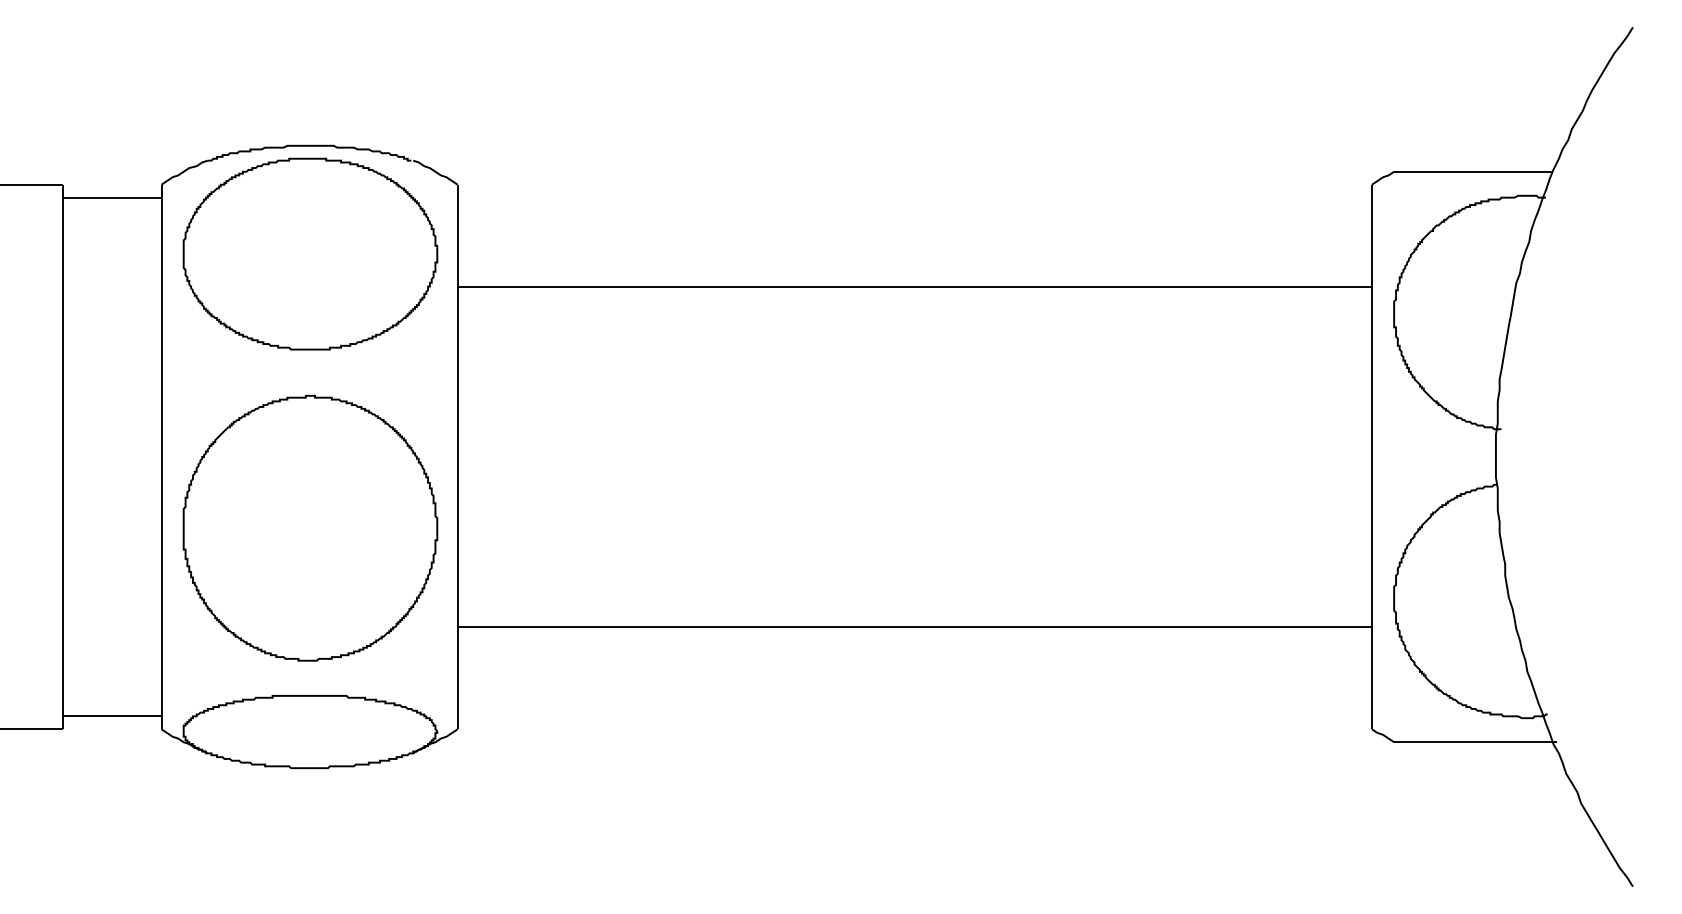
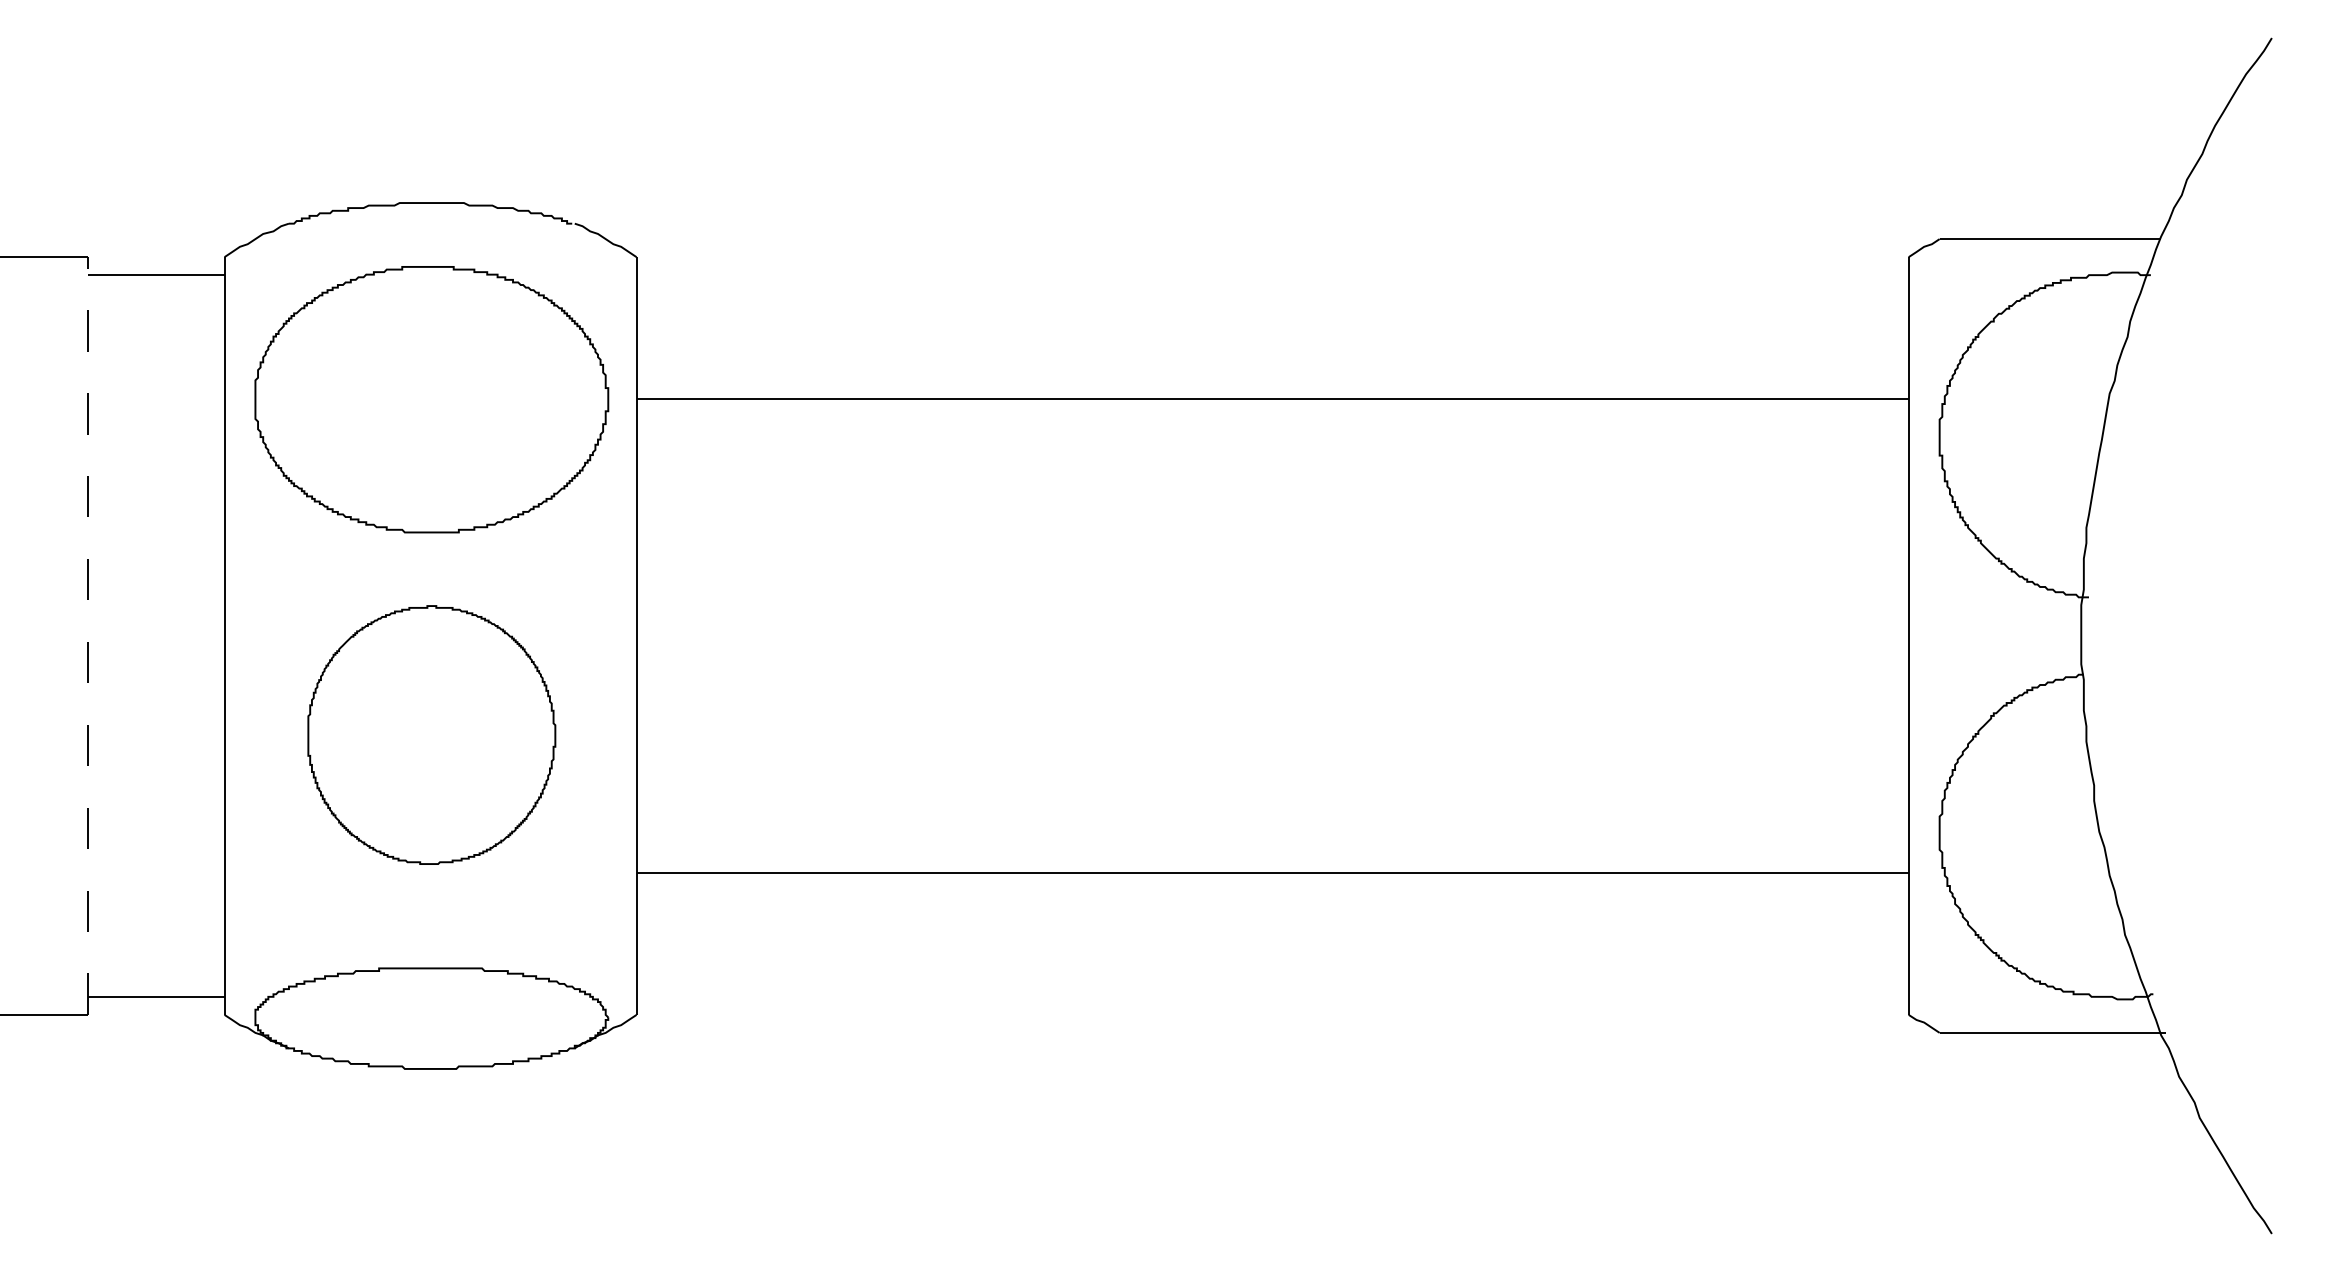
part: (310, 253) -> (431, 398), moved
line: (63, 456) -> (88, 635), solid -> dashed
part: (310, 527) -> (431, 734), size x0.7

